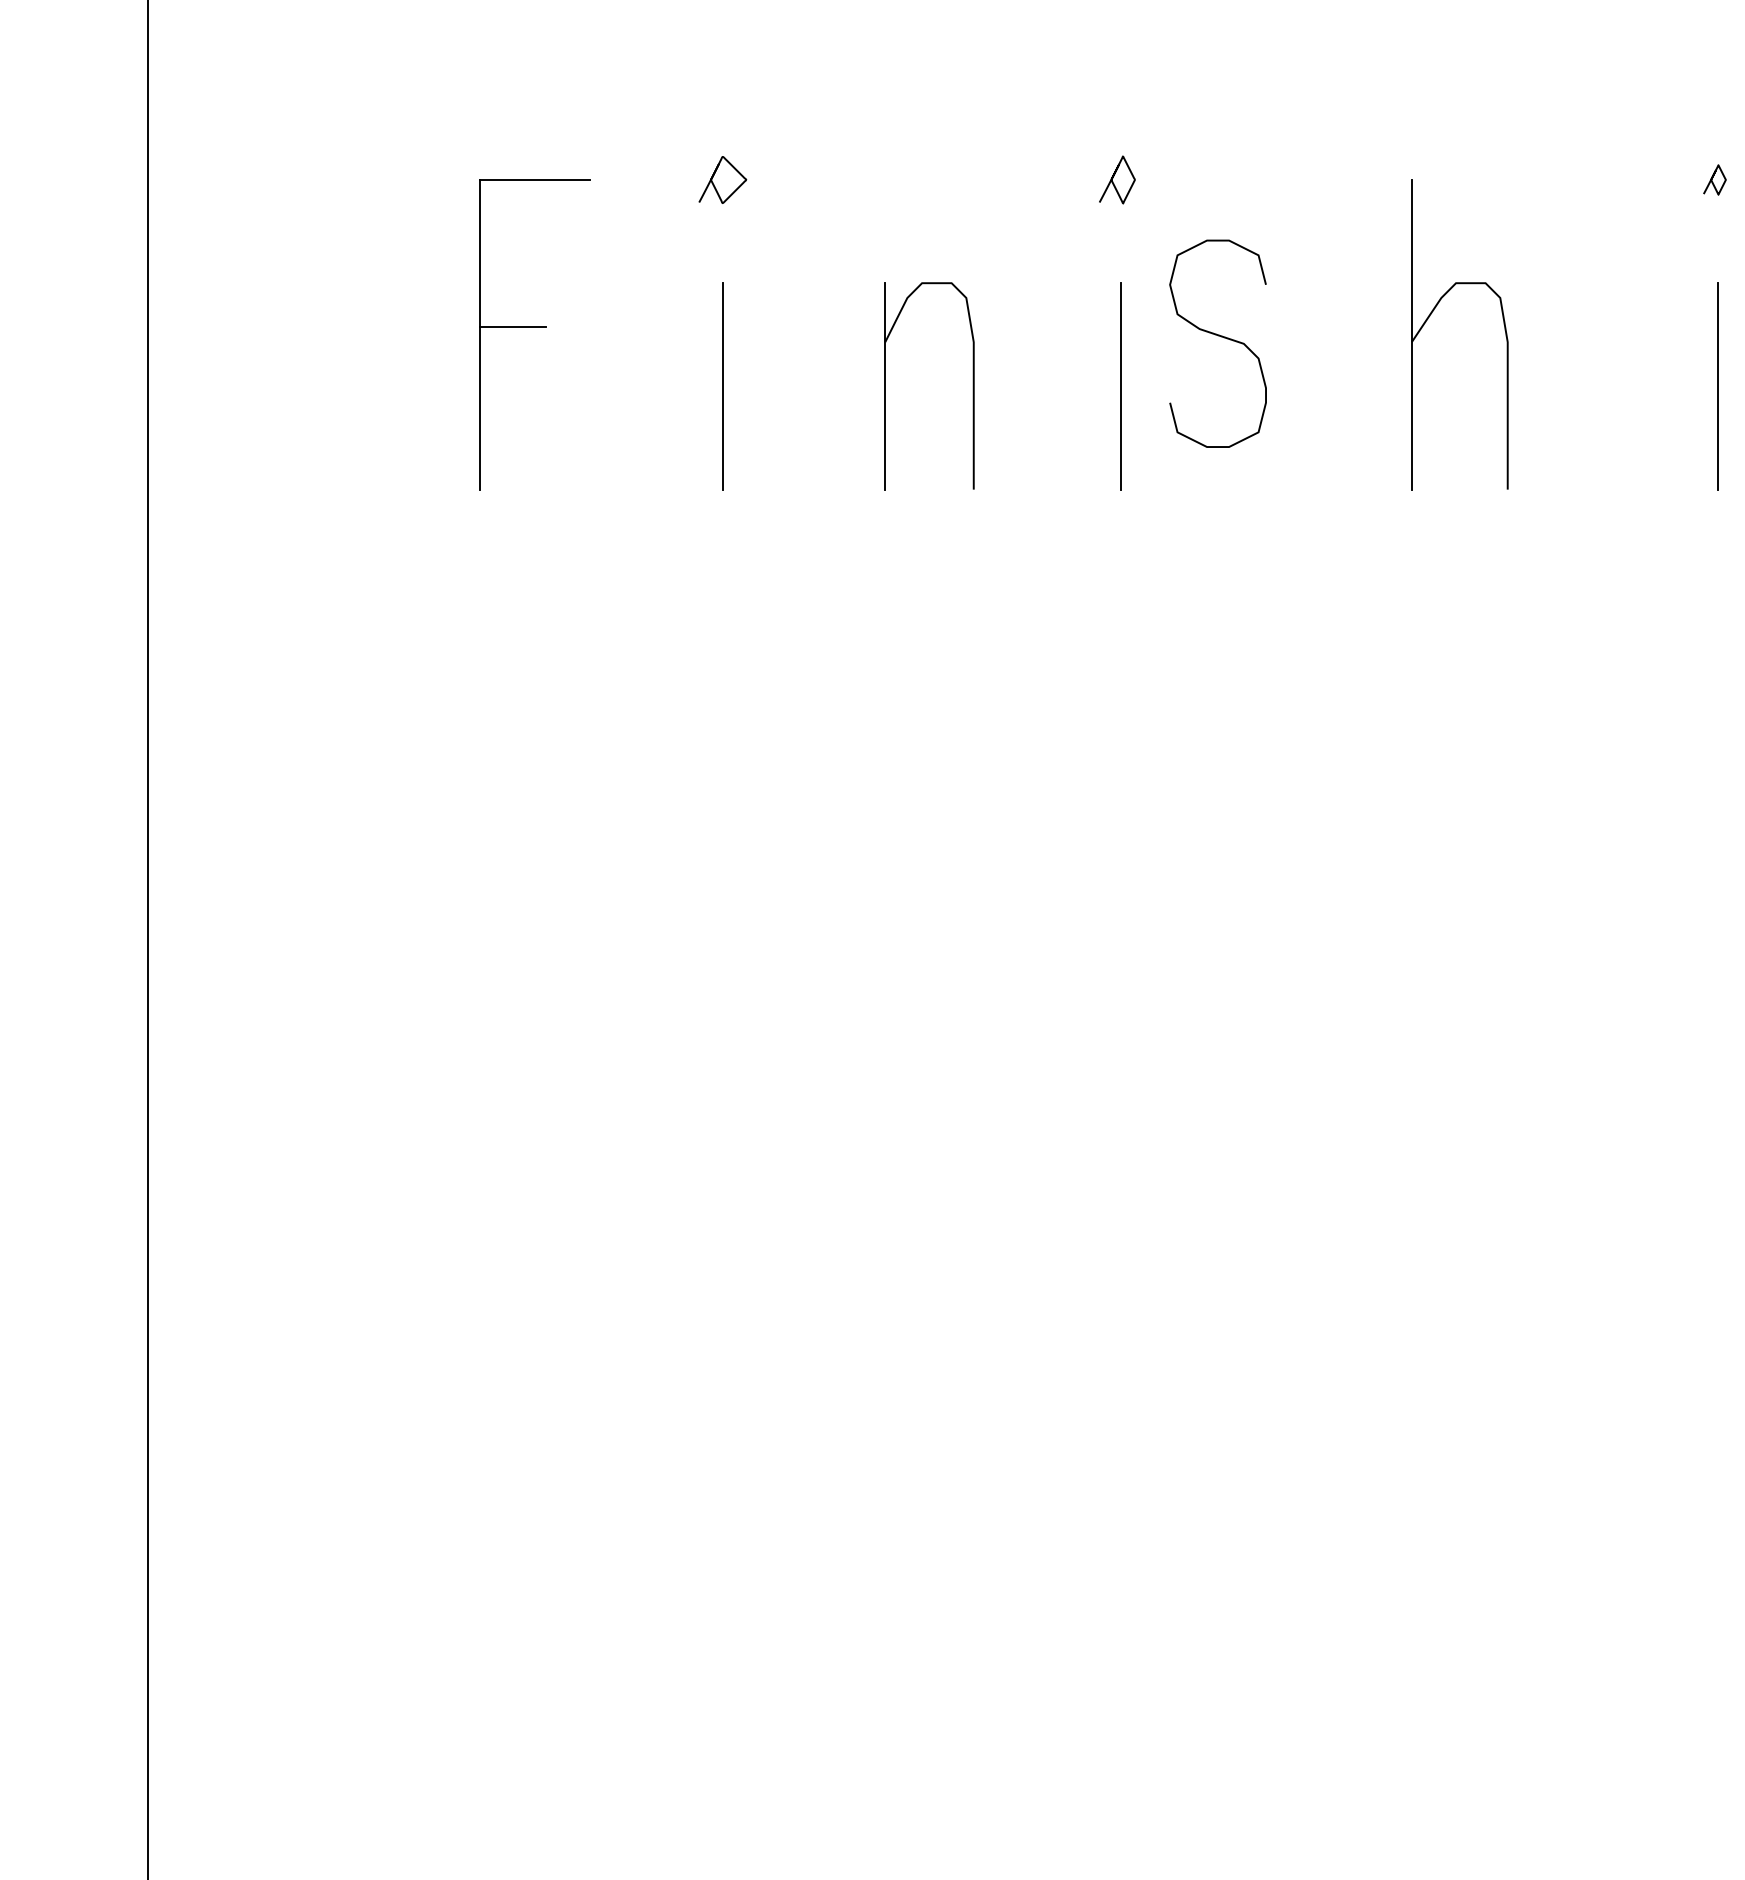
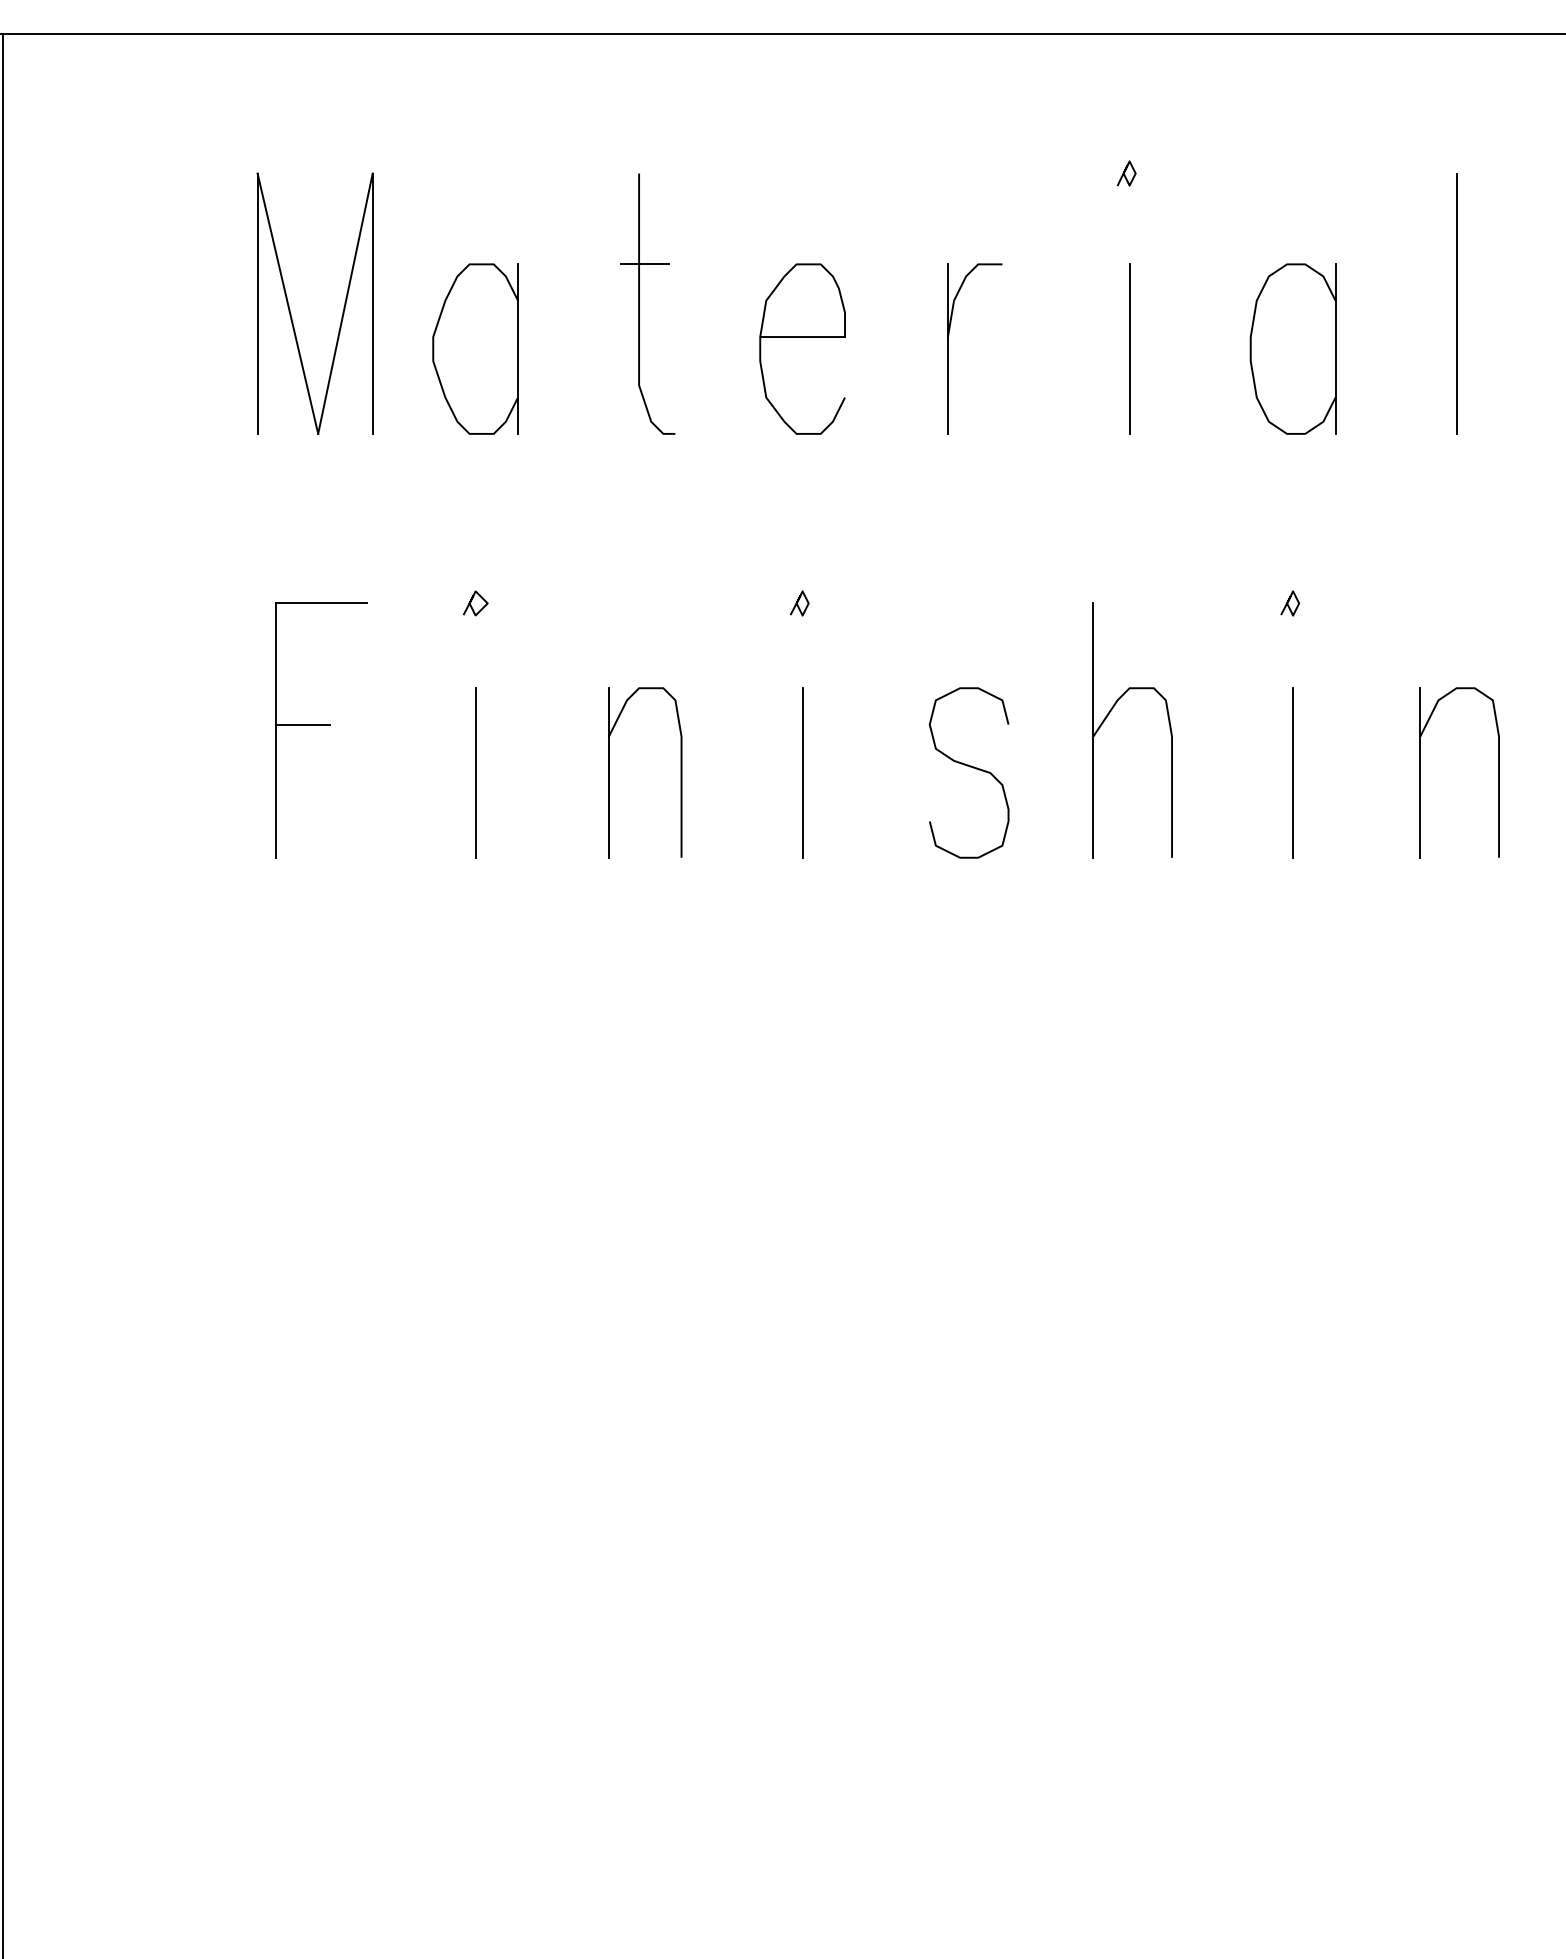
part: (722, 180) -> (475, 603), size x0.62
part: (1117, 180) -> (799, 603), size x0.62
part: (1431, 315) -> (1109, 714), moved
curve: (1219, 337) -> (970, 767), moved

